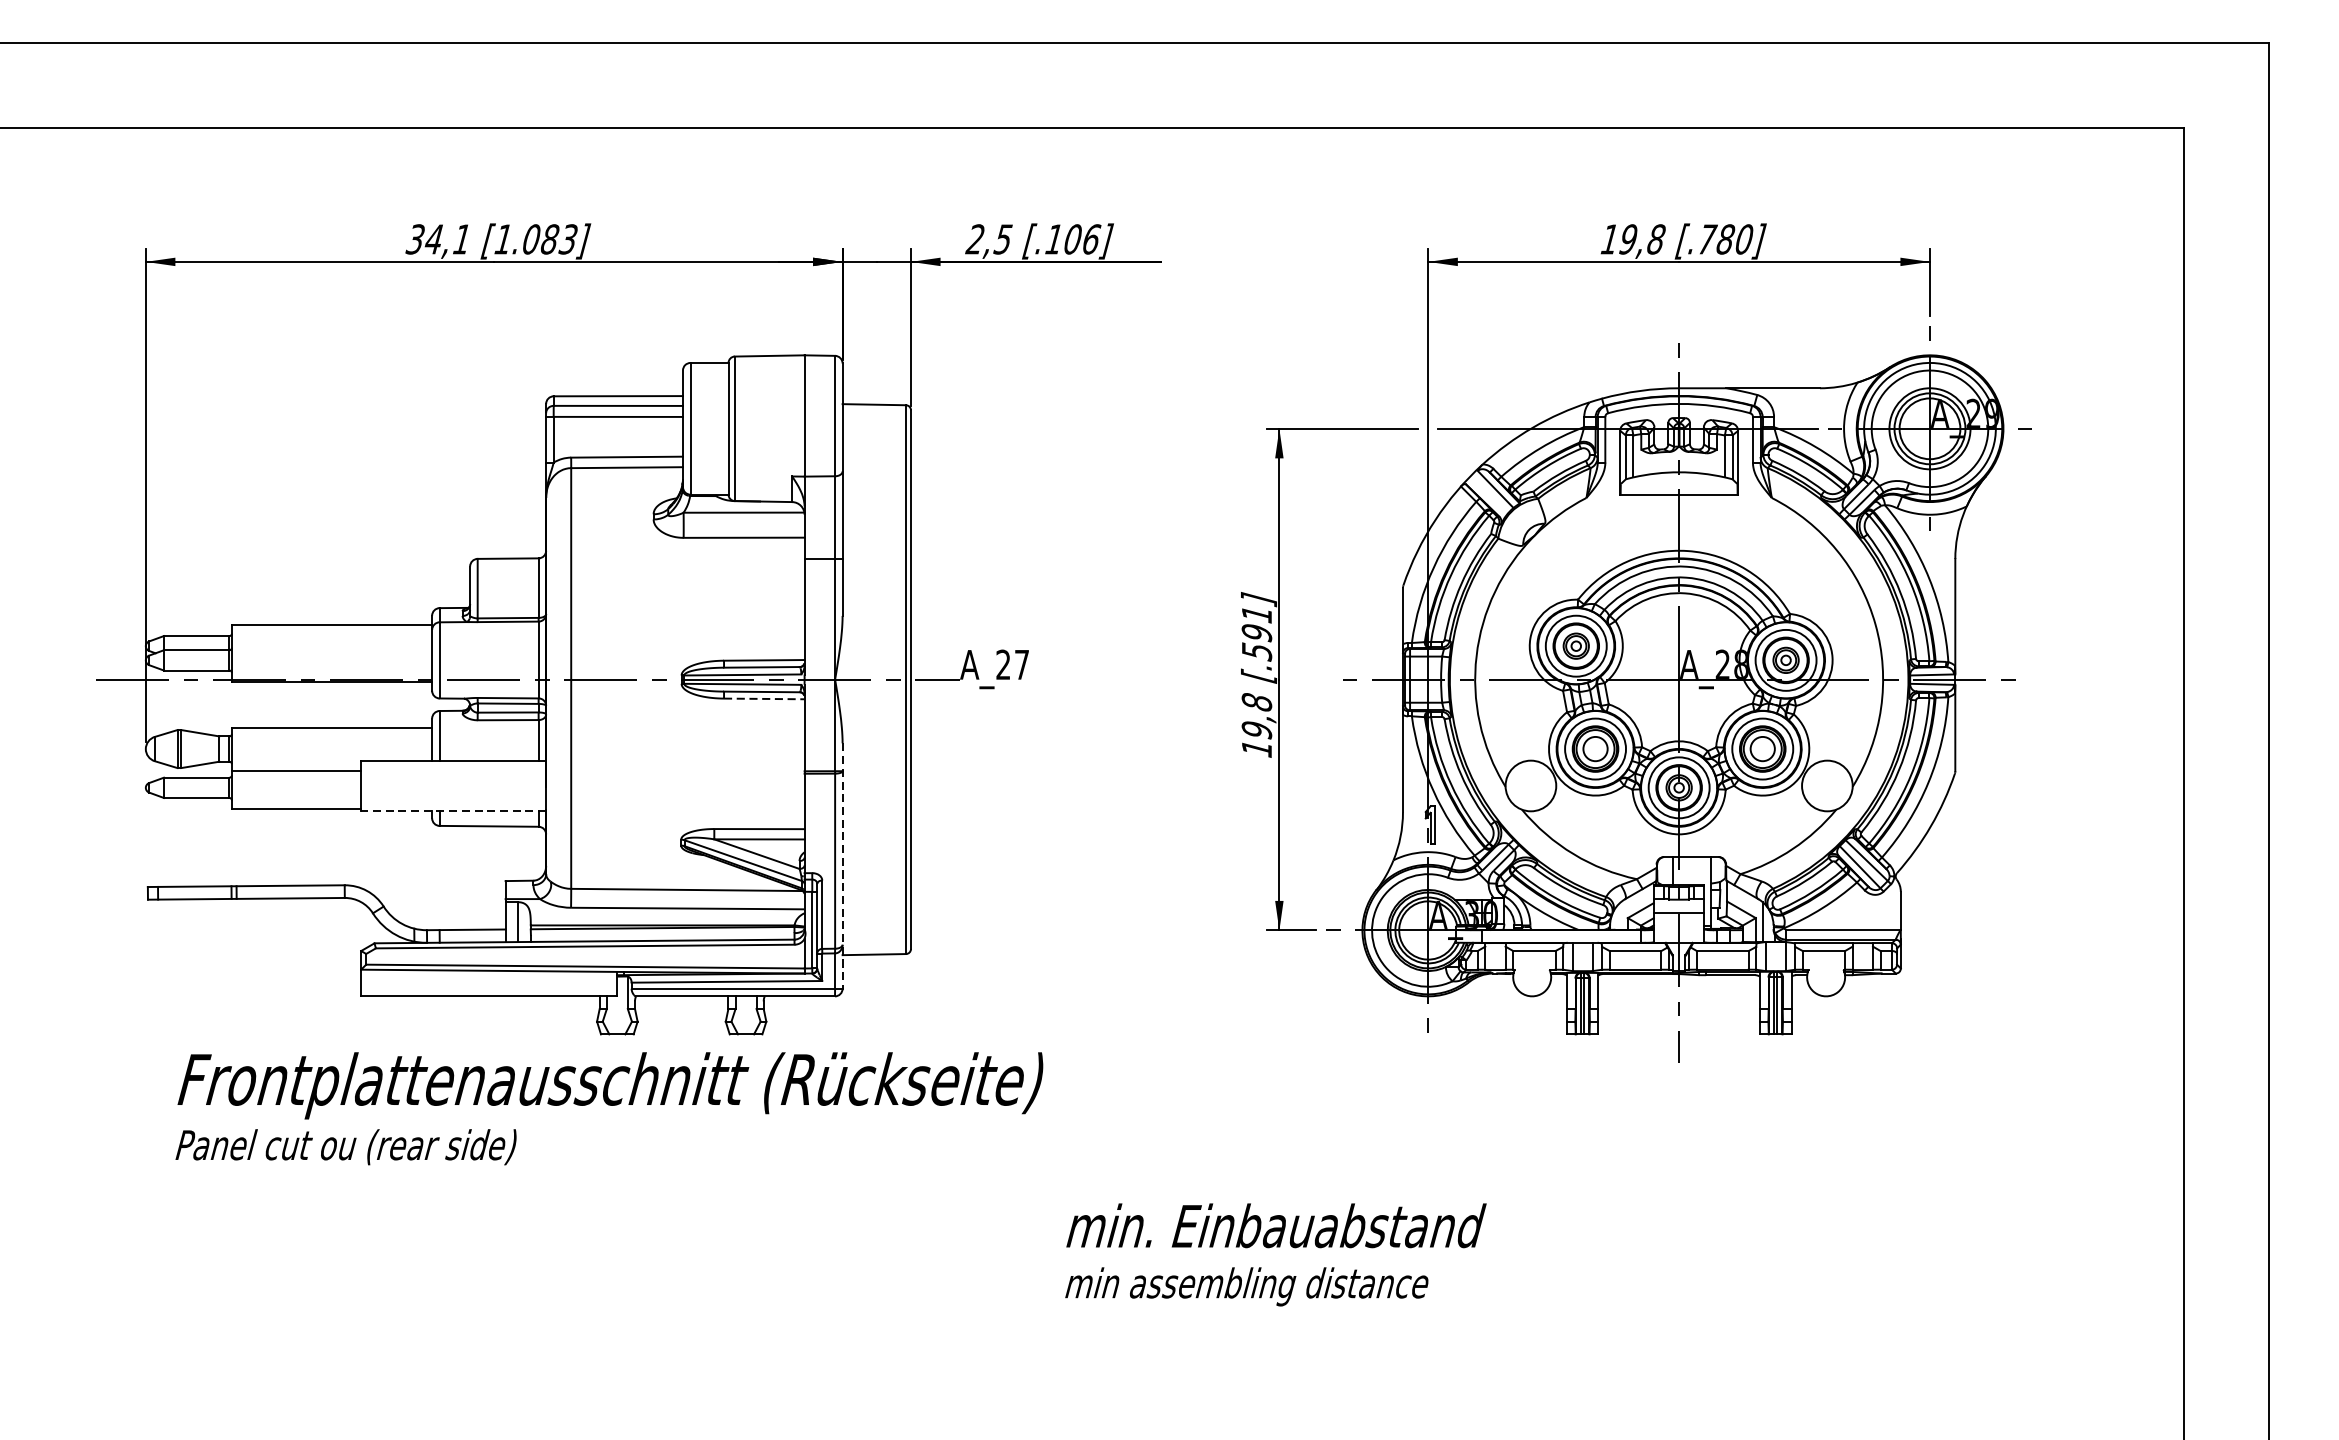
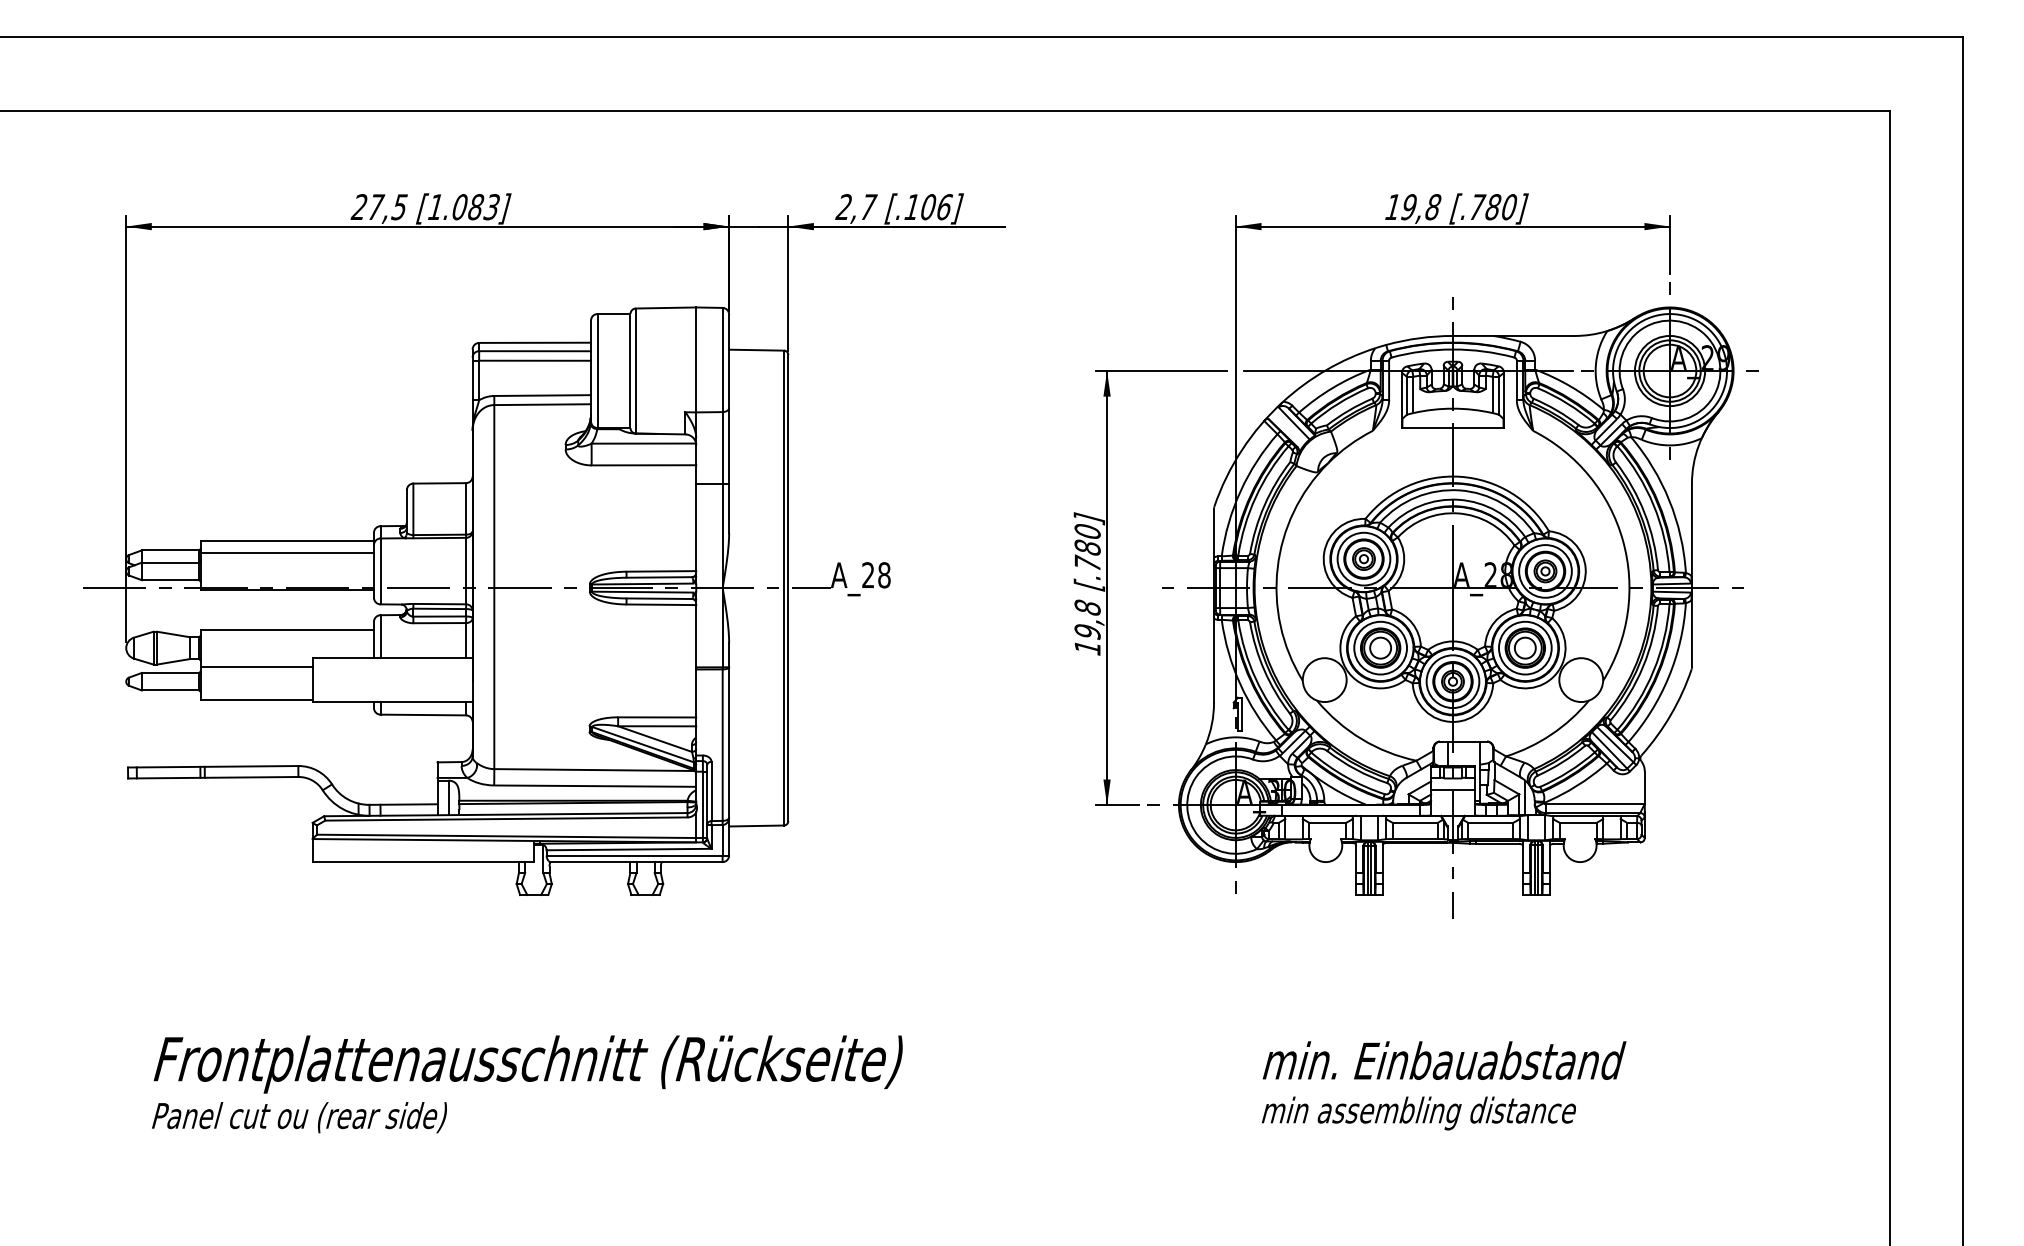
text: (437, 239) -> (378, 207), 34,1 -> 27,5
text: (1003, 239) -> (868, 207), 2,5 -> 2,7
text: (1256, 633) -> (1087, 548), [.591] -> [.780]
line: (331, 638) -> (286, 552), added
text: (1022, 665) -> (884, 575), A_27 -> A_28
line: (764, 698) -> (661, 604), dashed -> solid
line: (453, 811) -> (392, 702), dashed -> solid
line: (843, 866) -> (729, 749), dashed -> solid
text: (609, 1108) -> (527, 1084), moved
text: (1275, 1254) -> (1443, 1085), moved

